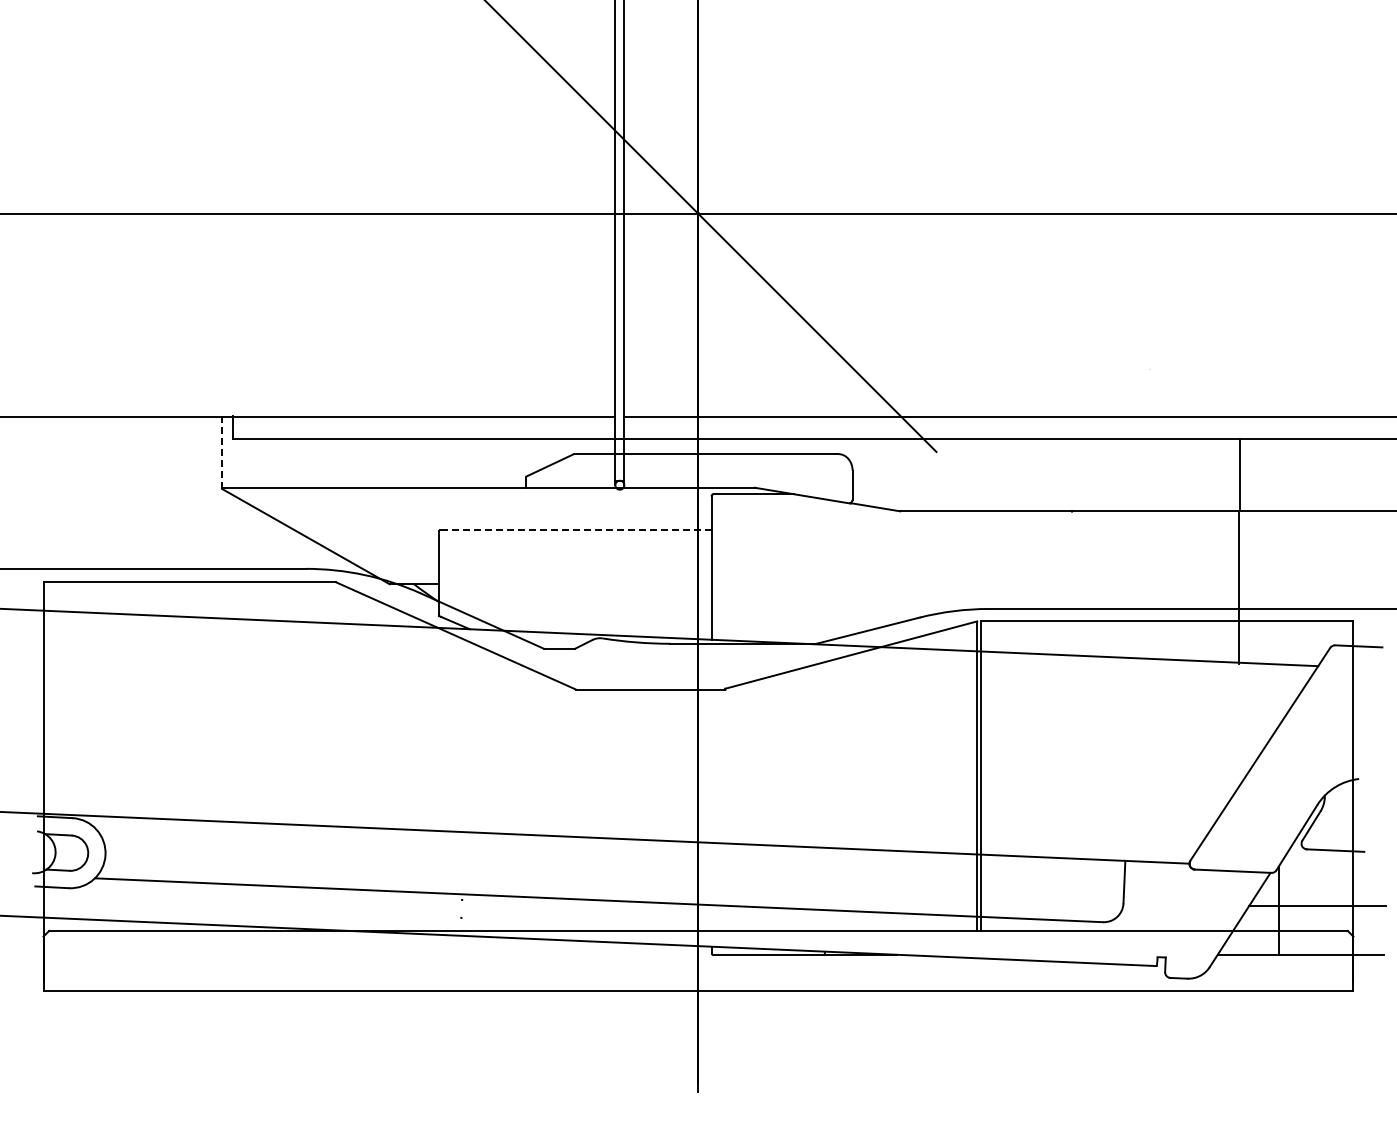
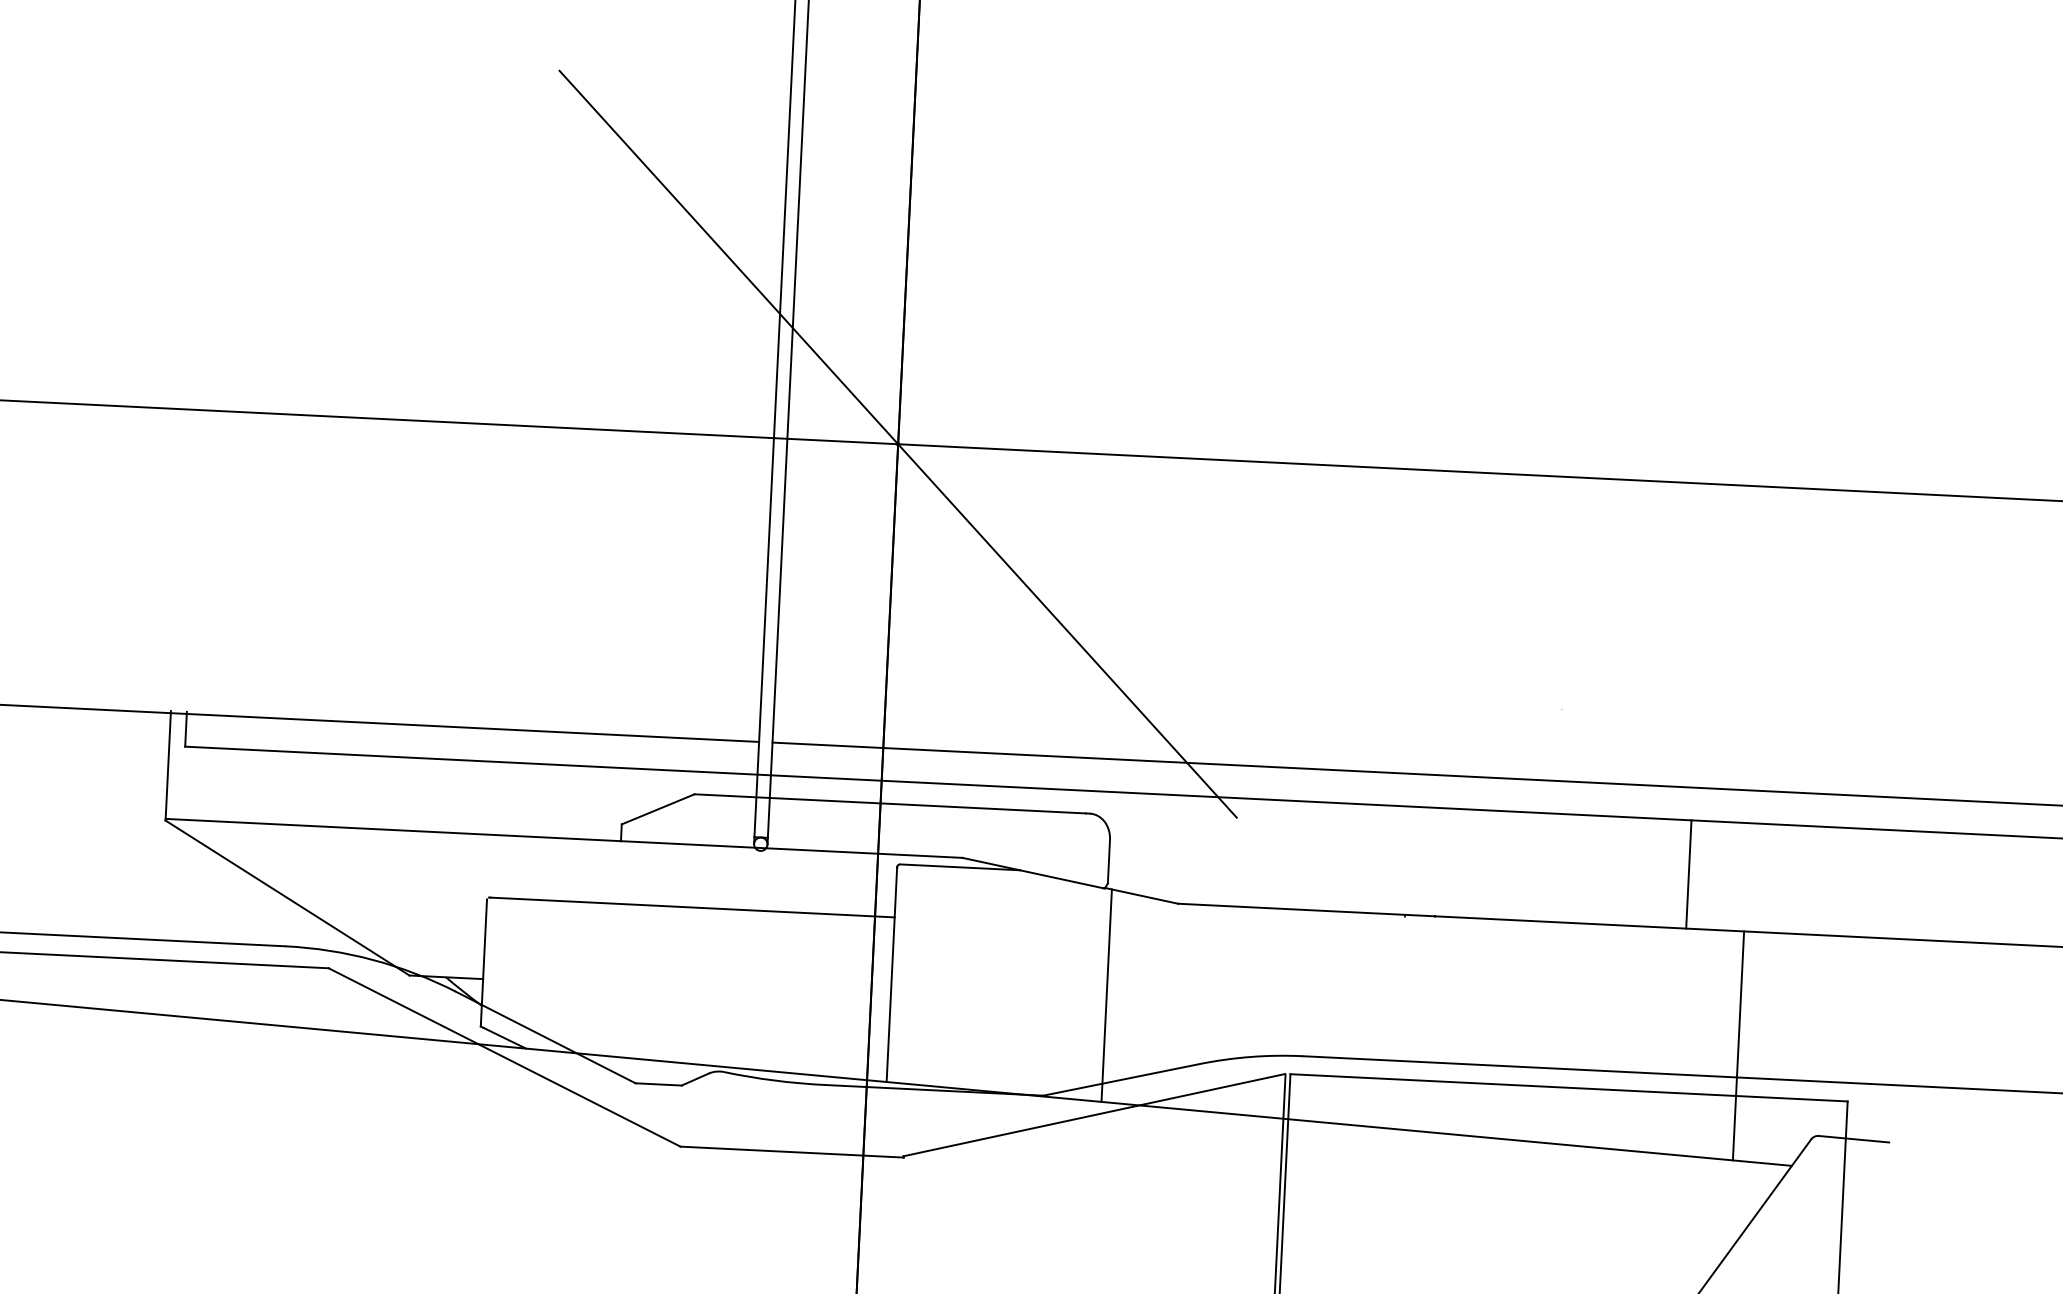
line: (221, 452) -> (167, 766), dashed -> solid
line: (576, 529) -> (692, 907), dashed -> solid
line: (855, 574) -> (1106, 994), added
line: (1238, 587) -> (1738, 1045), moved

